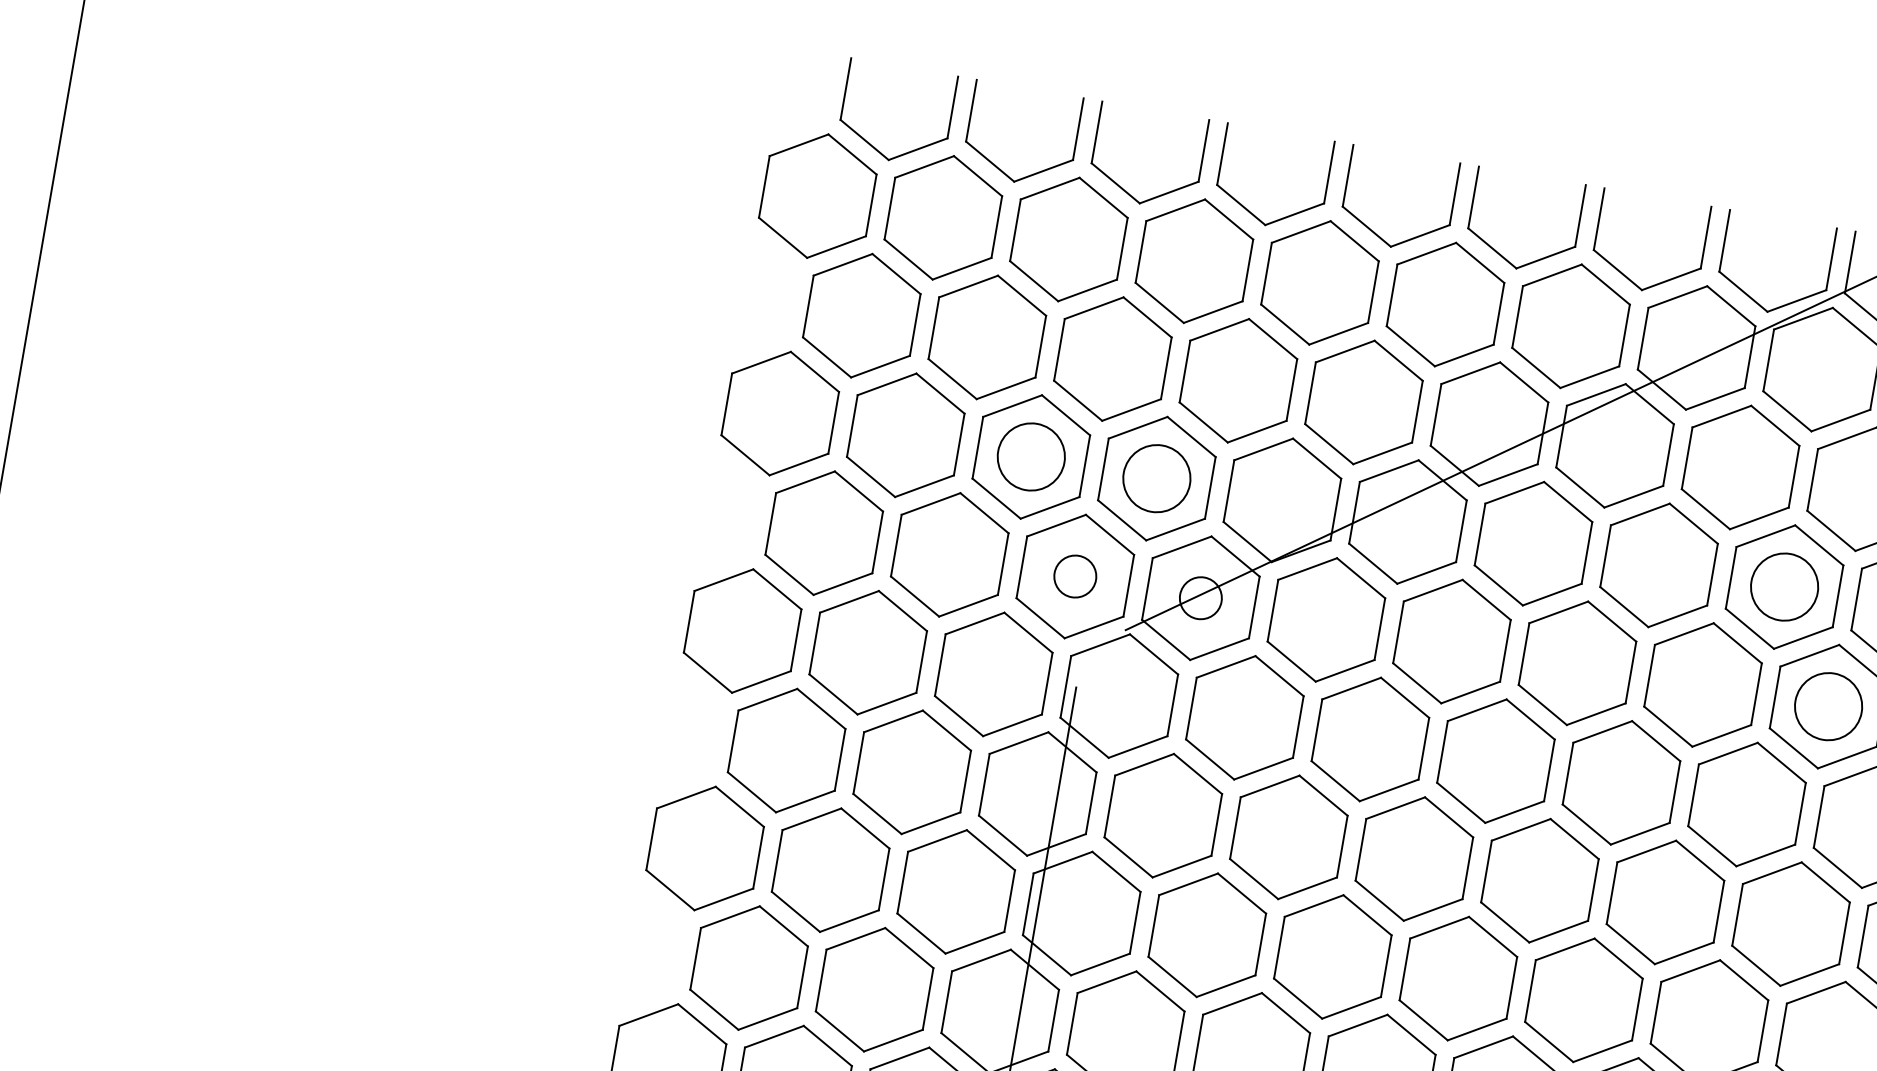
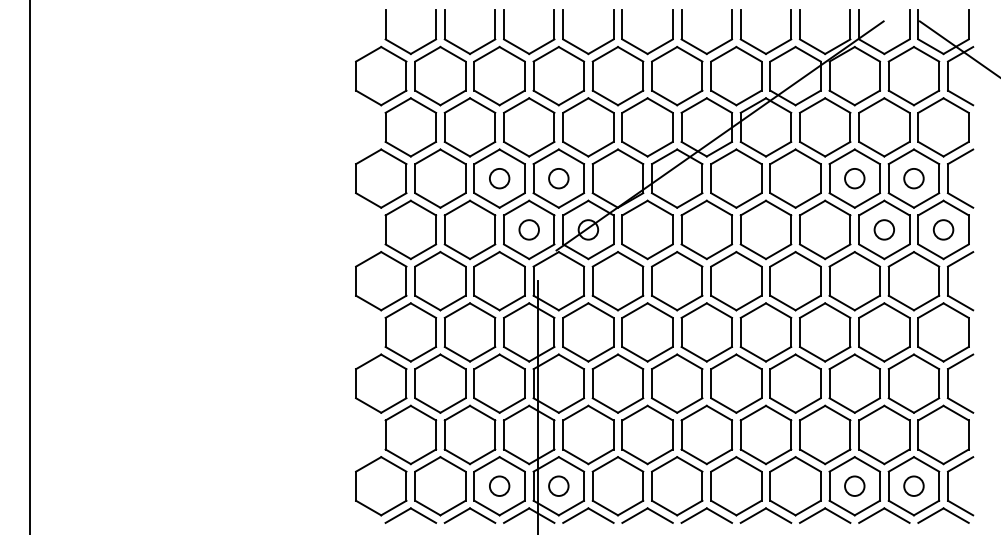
circle: (1031, 456) -> (499, 178), size x0.62
circle: (1156, 478) -> (558, 178), size x0.62
circle: (1784, 586) -> (854, 178), size x0.62
circle: (1829, 705) -> (884, 229), size x0.62

